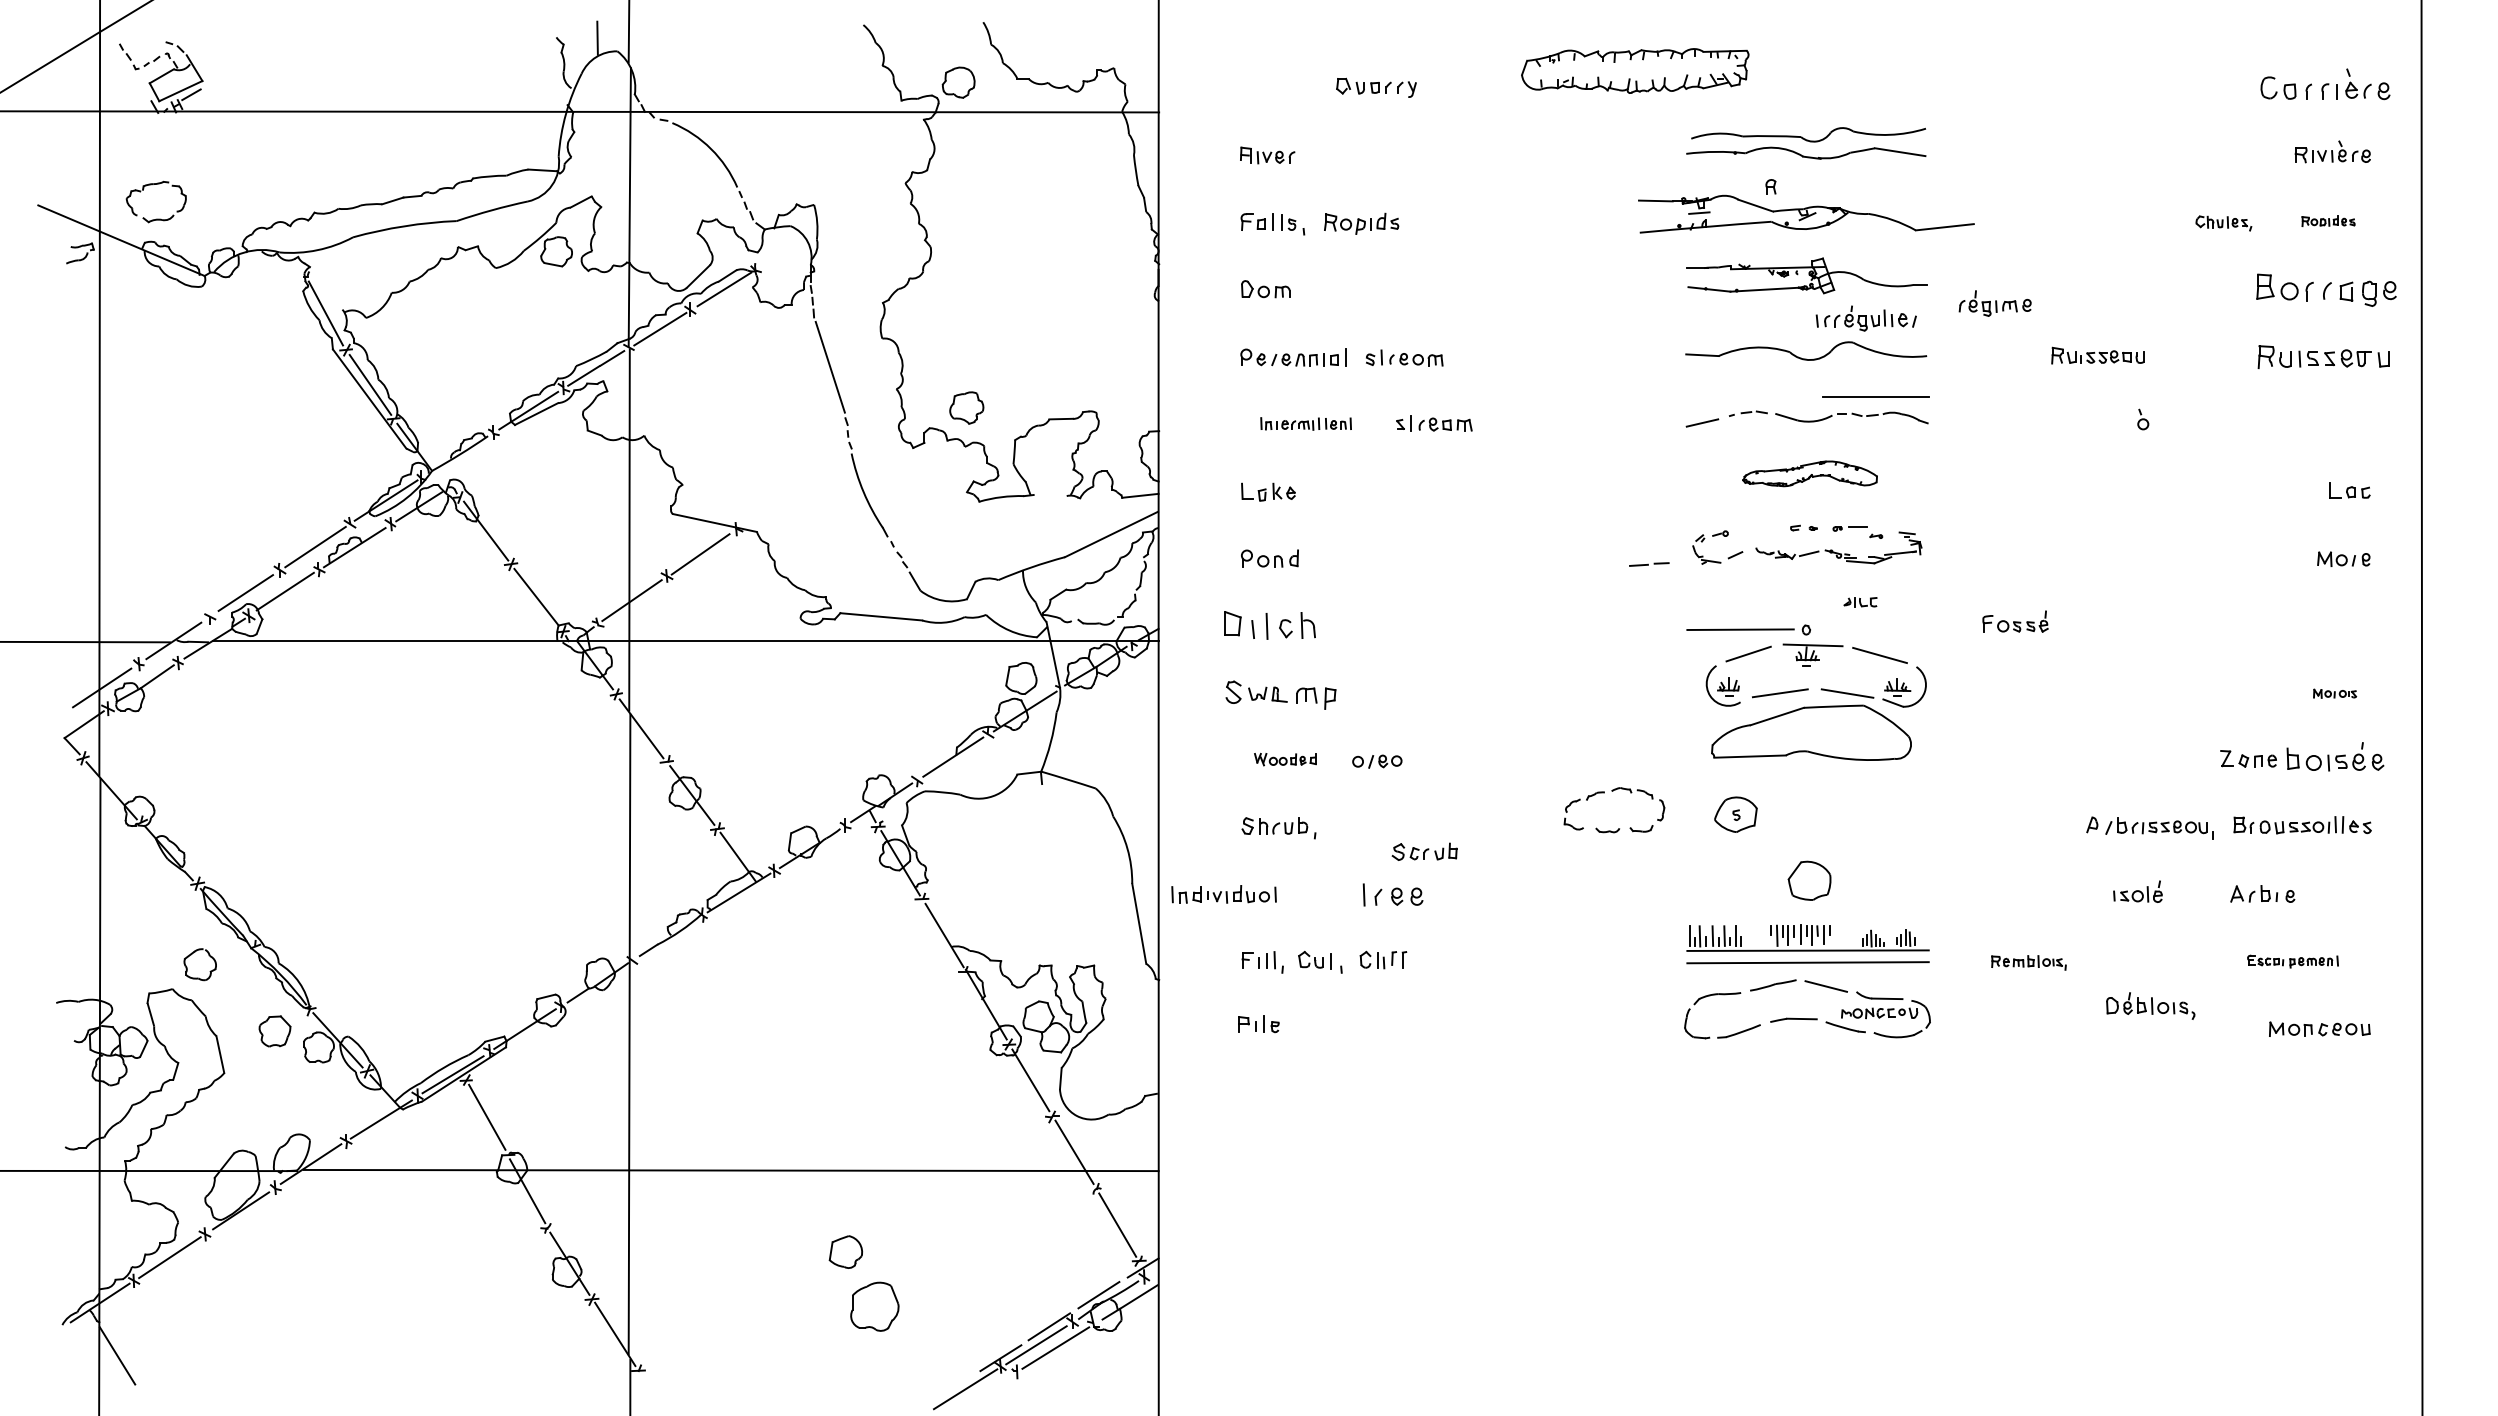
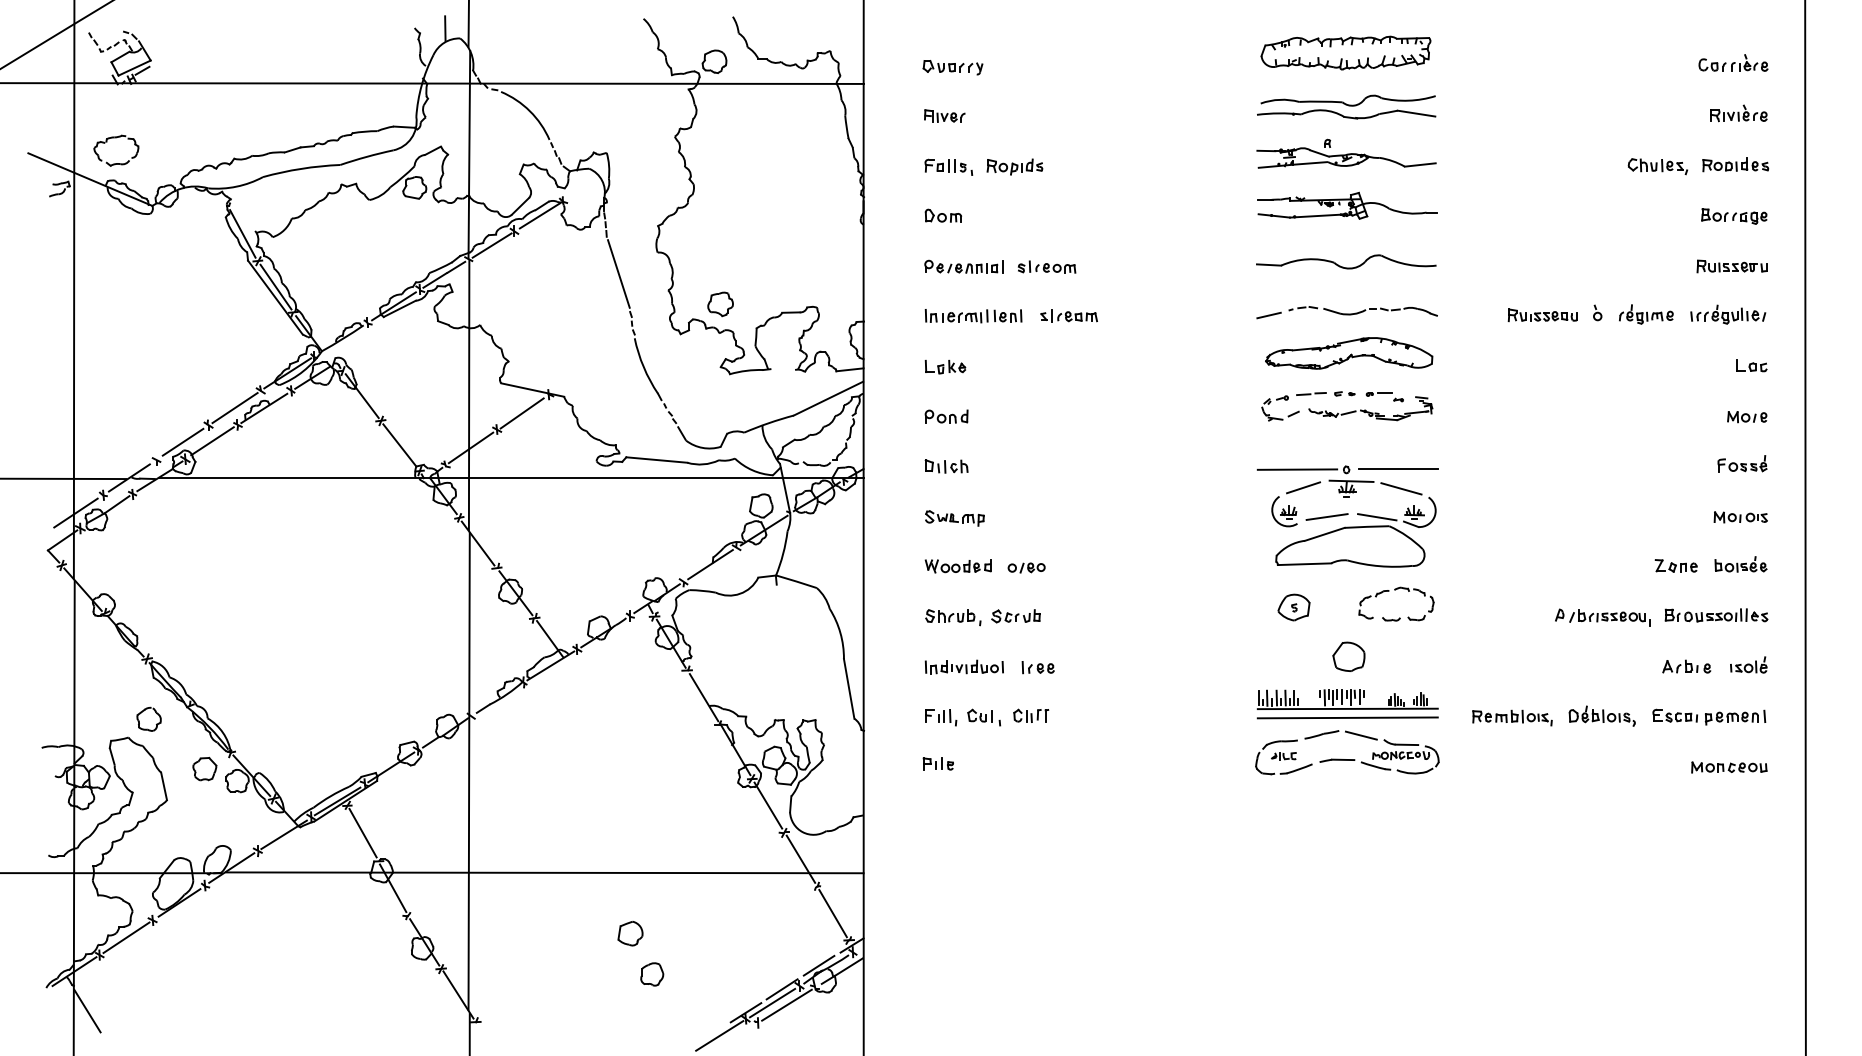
part: (1634, 70) -> (1345, 52), moved
part: (2325, 83) -> (1733, 62), size x0.71
part: (1375, 87) -> (952, 67), moved
part: (1806, 205) -> (1346, 153), size x0.71
part: (2328, 220) -> (1735, 164), size x1.67
part: (2223, 223) -> (1657, 166), size x1.43
part: (2326, 290) -> (1734, 216), size x0.62
part: (1995, 303) -> (1646, 314), moved
part: (1866, 318) -> (1728, 314), moved
part: (2097, 355) -> (1542, 315), moved
part: (2322, 357) -> (1731, 266), size x0.71
line: (1876, 396) -> (1398, 468), moved
part: (1306, 424) -> (973, 316), size x1.43
part: (1810, 473) -> (1349, 353), size x1.67
line: (1649, 563) -> (1311, 393), moved
part: (1859, 602) -> (1283, 756), moved
part: (2015, 621) -> (1742, 463), moved
part: (1269, 625) -> (946, 466), size x0.62
part: (2334, 693) -> (1740, 517), size x1.67
part: (1280, 695) -> (954, 518), size x0.71
part: (2334, 756) -> (1740, 564), size x0.71
part: (1284, 759) -> (957, 566), size x1.43
part: (1613, 791) -> (1395, 590), moved
part: (1424, 852) -> (1015, 616), moved
part: (2137, 891) -> (1748, 664), moved
part: (1222, 893) -> (963, 666), moved
part: (1391, 895) -> (1037, 667), size x0.71
part: (2293, 960) -> (1709, 716), size x1.67
part: (2028, 962) -> (1512, 717), size x1.43
part: (2149, 1005) -> (1601, 715), moved
part: (875, 1306) -> (652, 974), size x0.62

